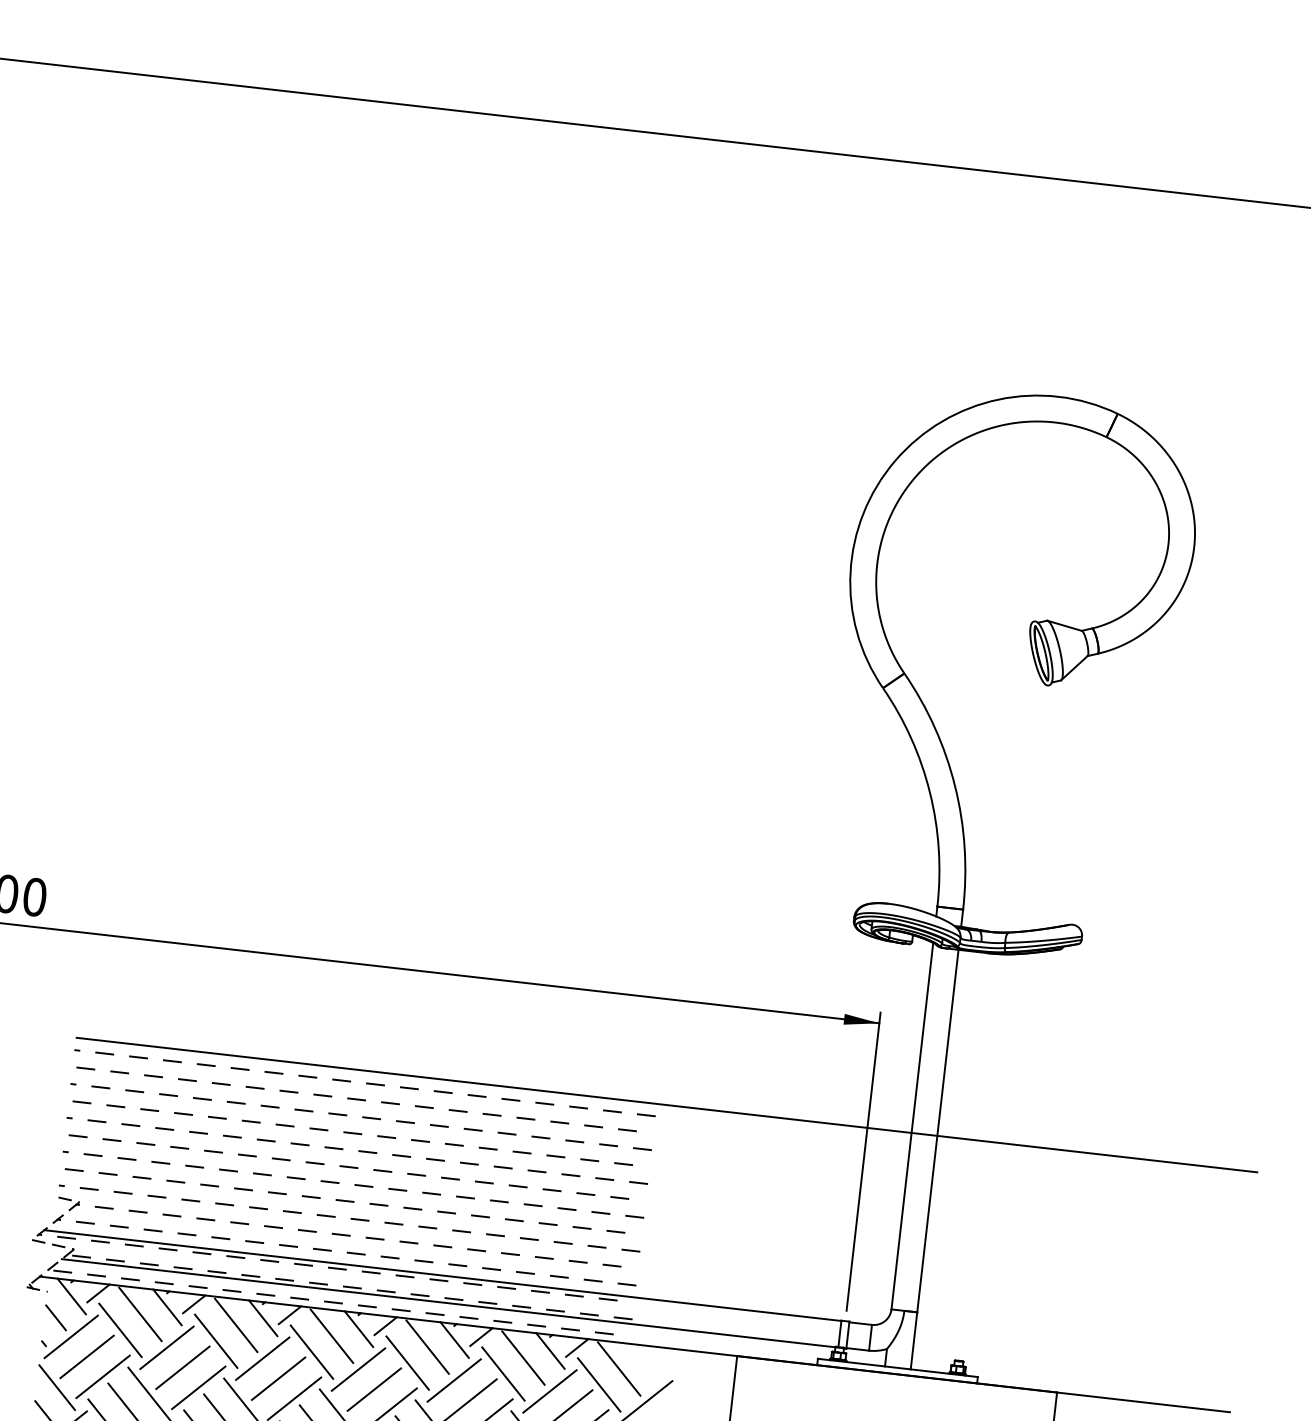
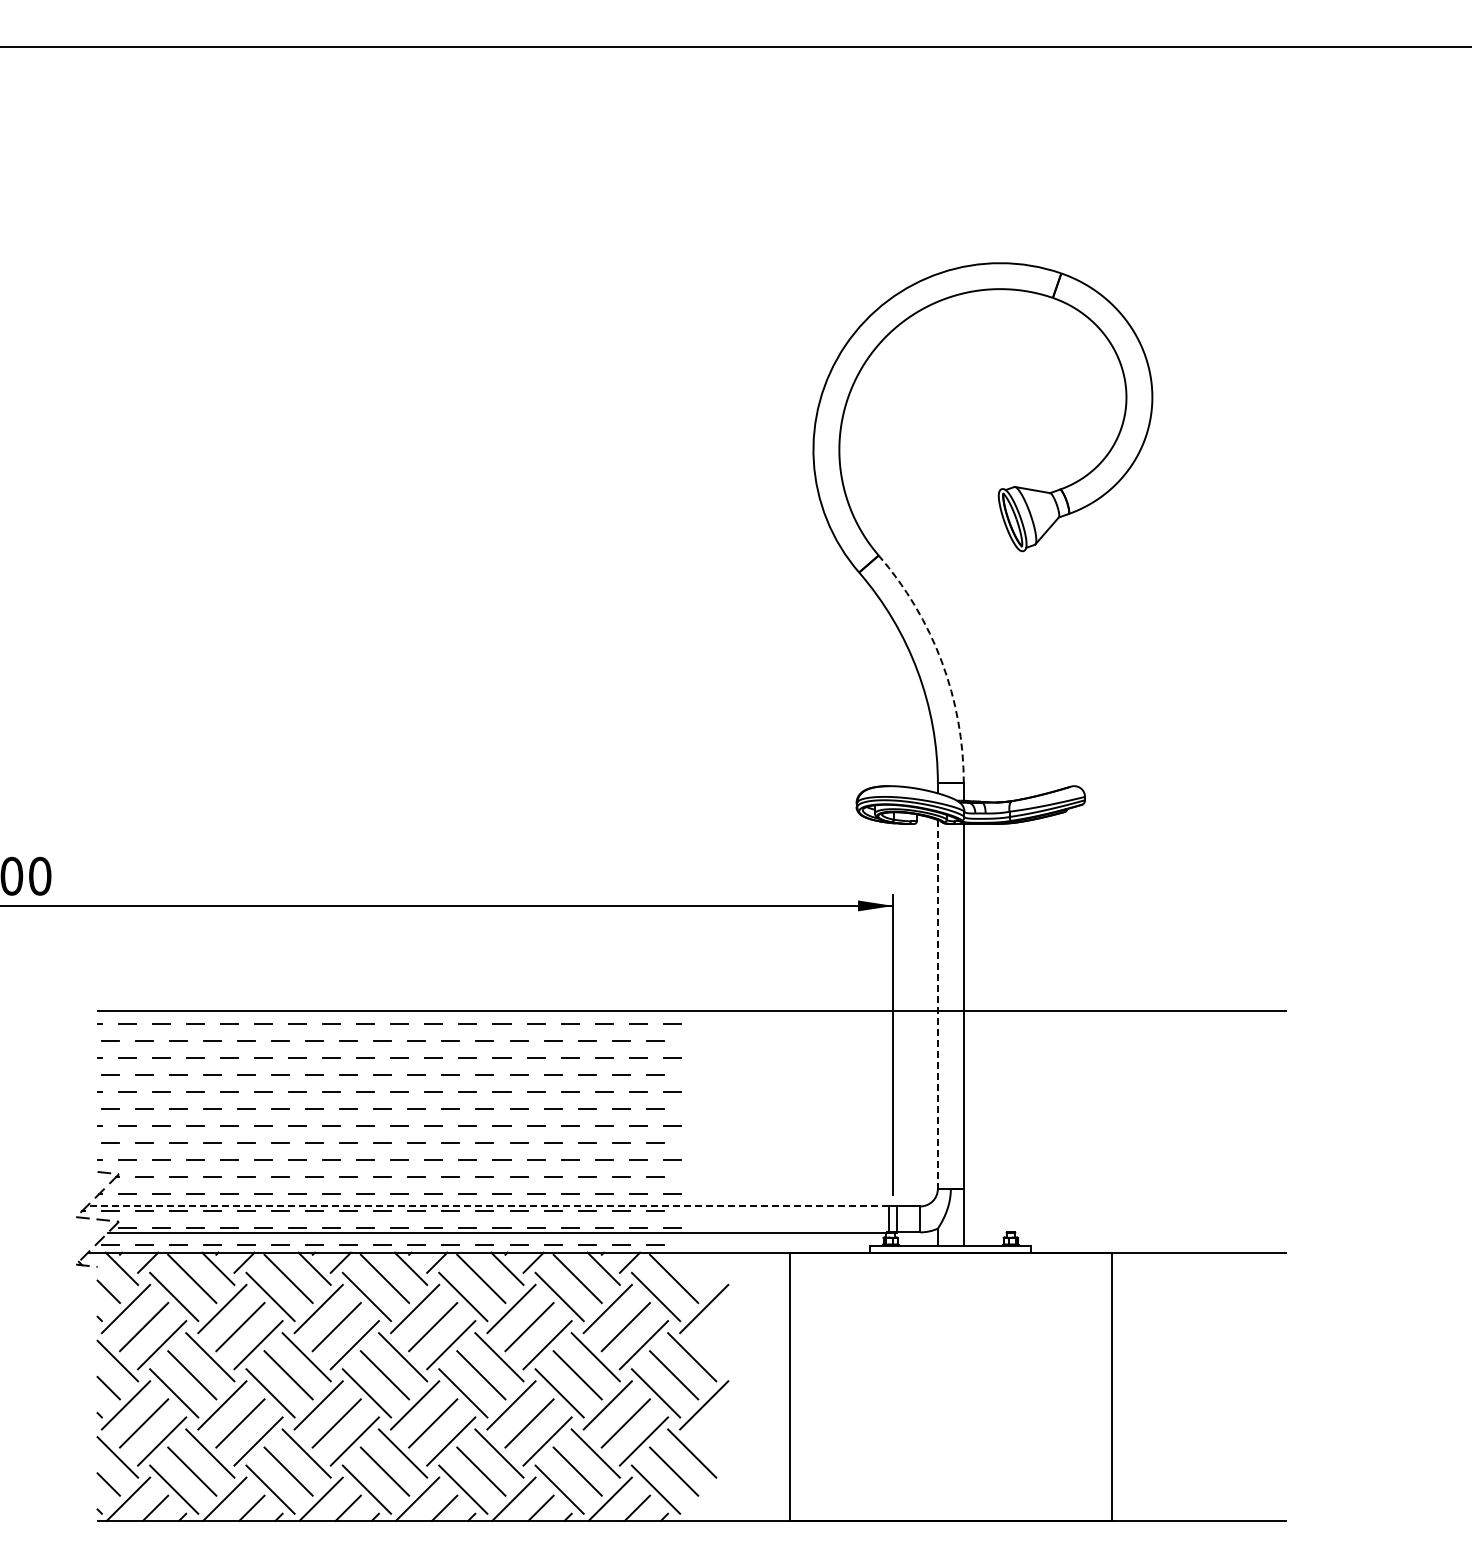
arc: (954, 785) -> (941, 661), solid -> dashed
line: (911, 1126) -> (937, 1004), solid -> dashed
line: (441, 1275) -> (487, 1206), solid -> dashed

